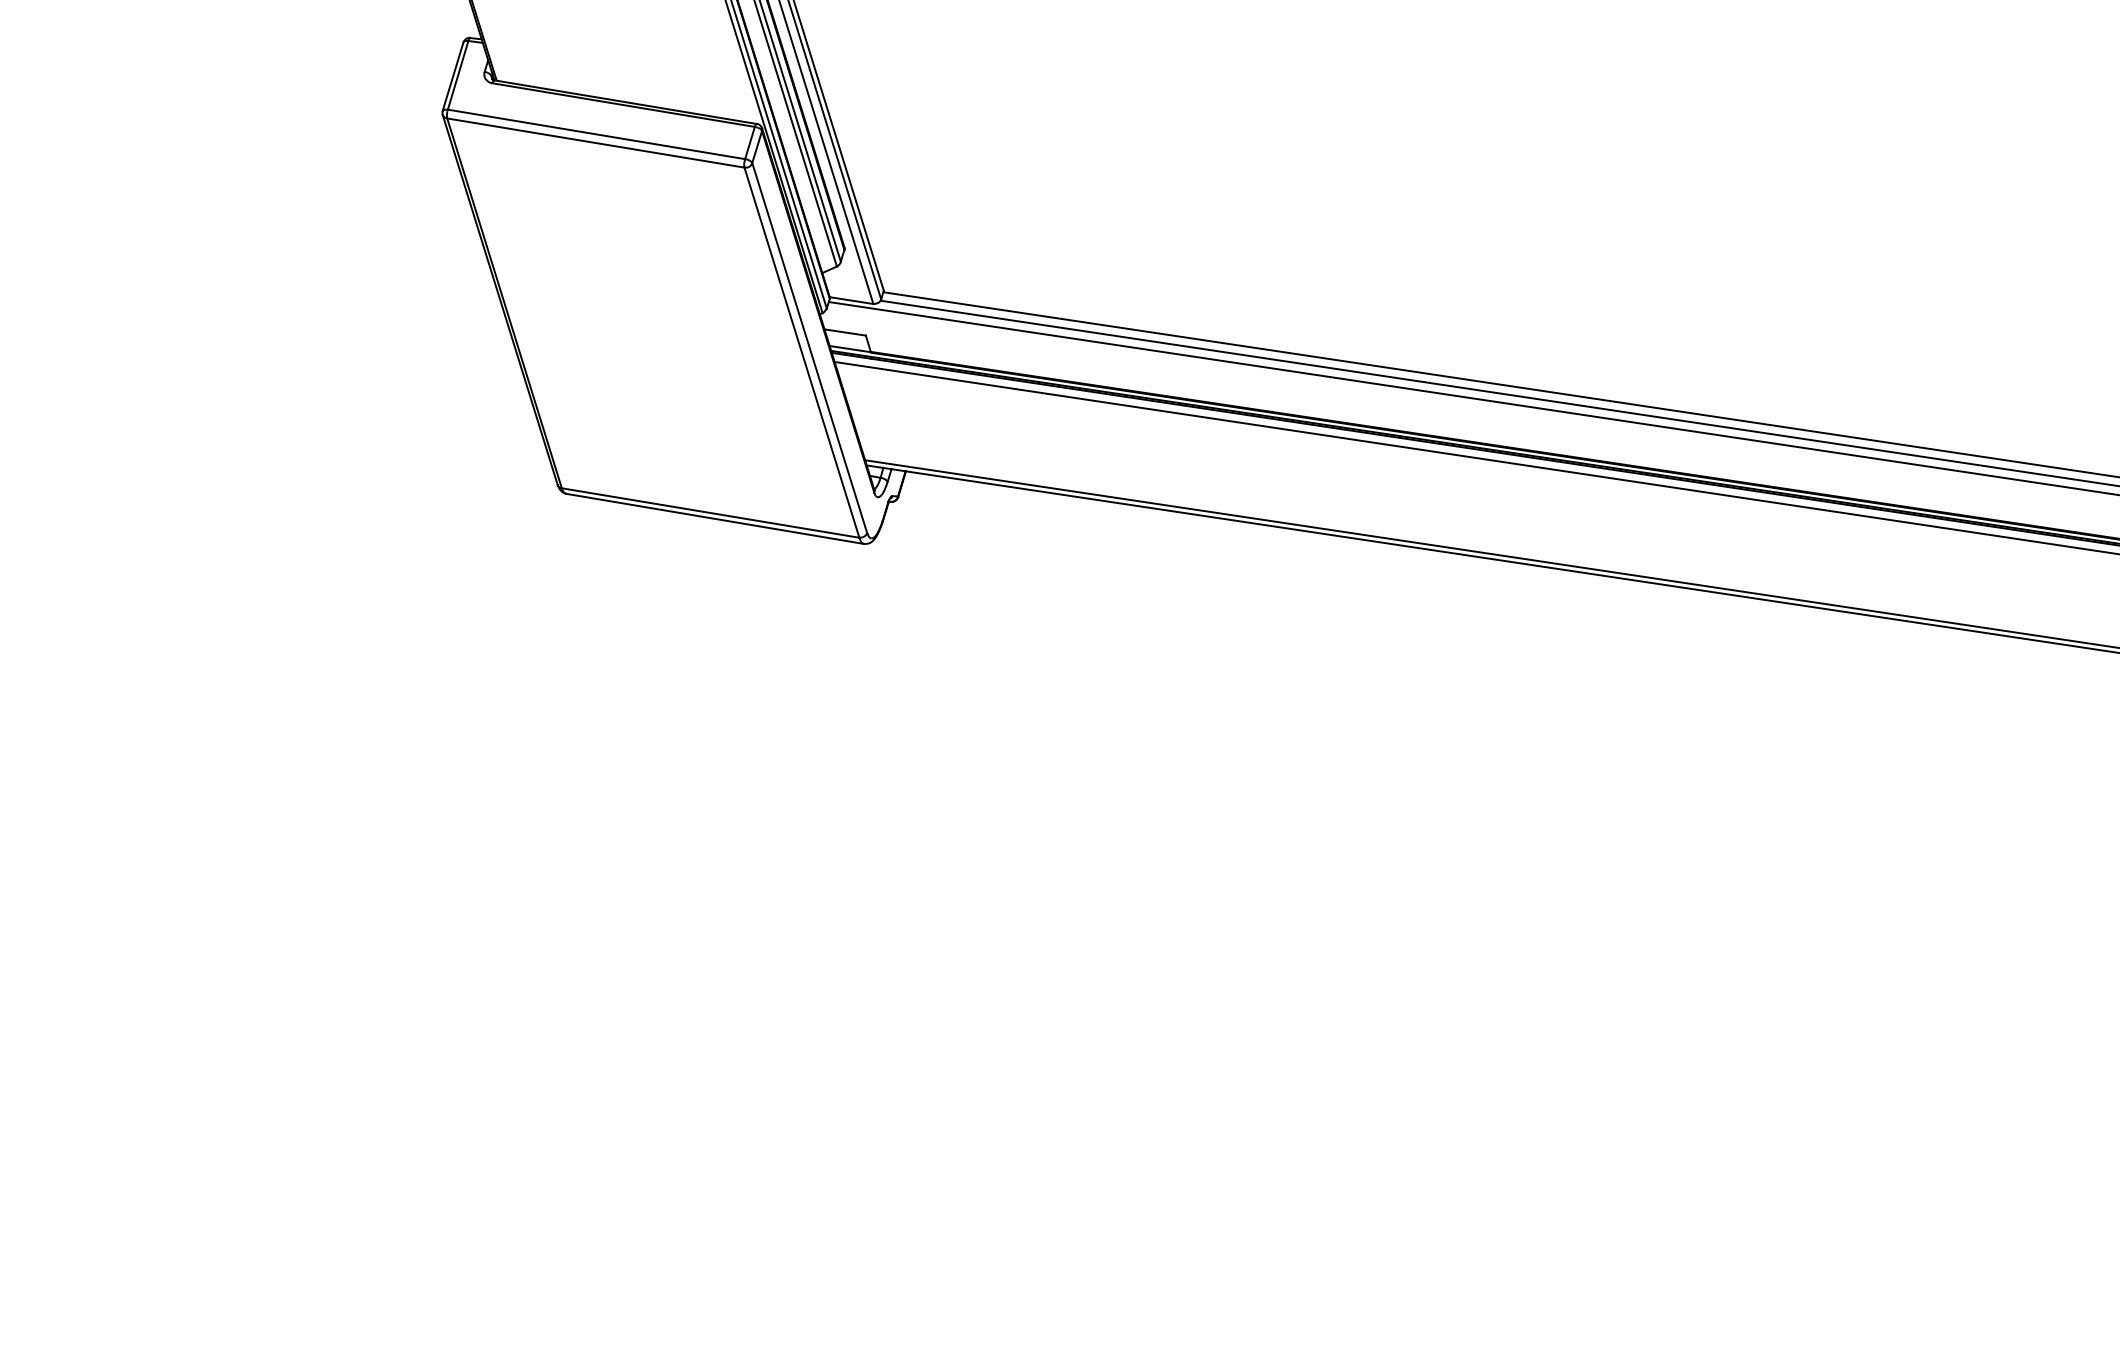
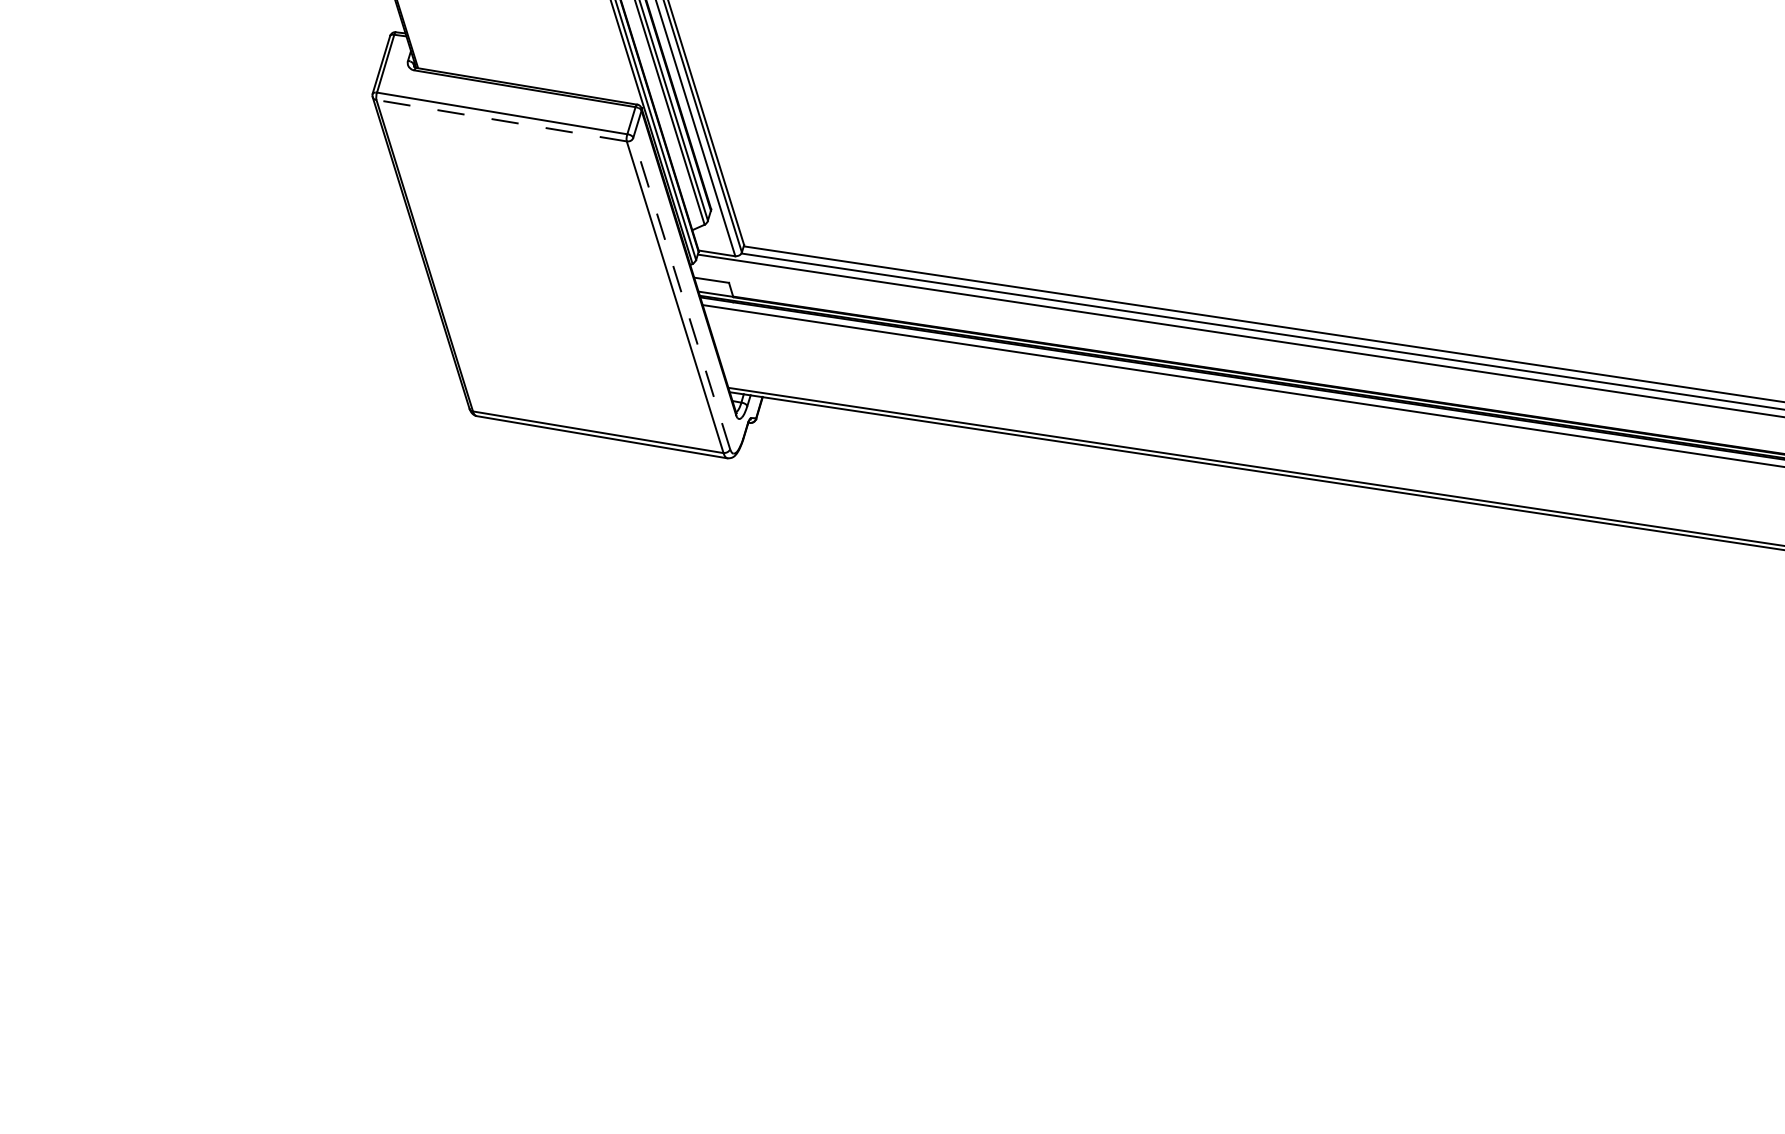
line: (595, 143) -> (501, 121), solid -> dashed
line: (809, 348) -> (681, 293), solid -> dashed

